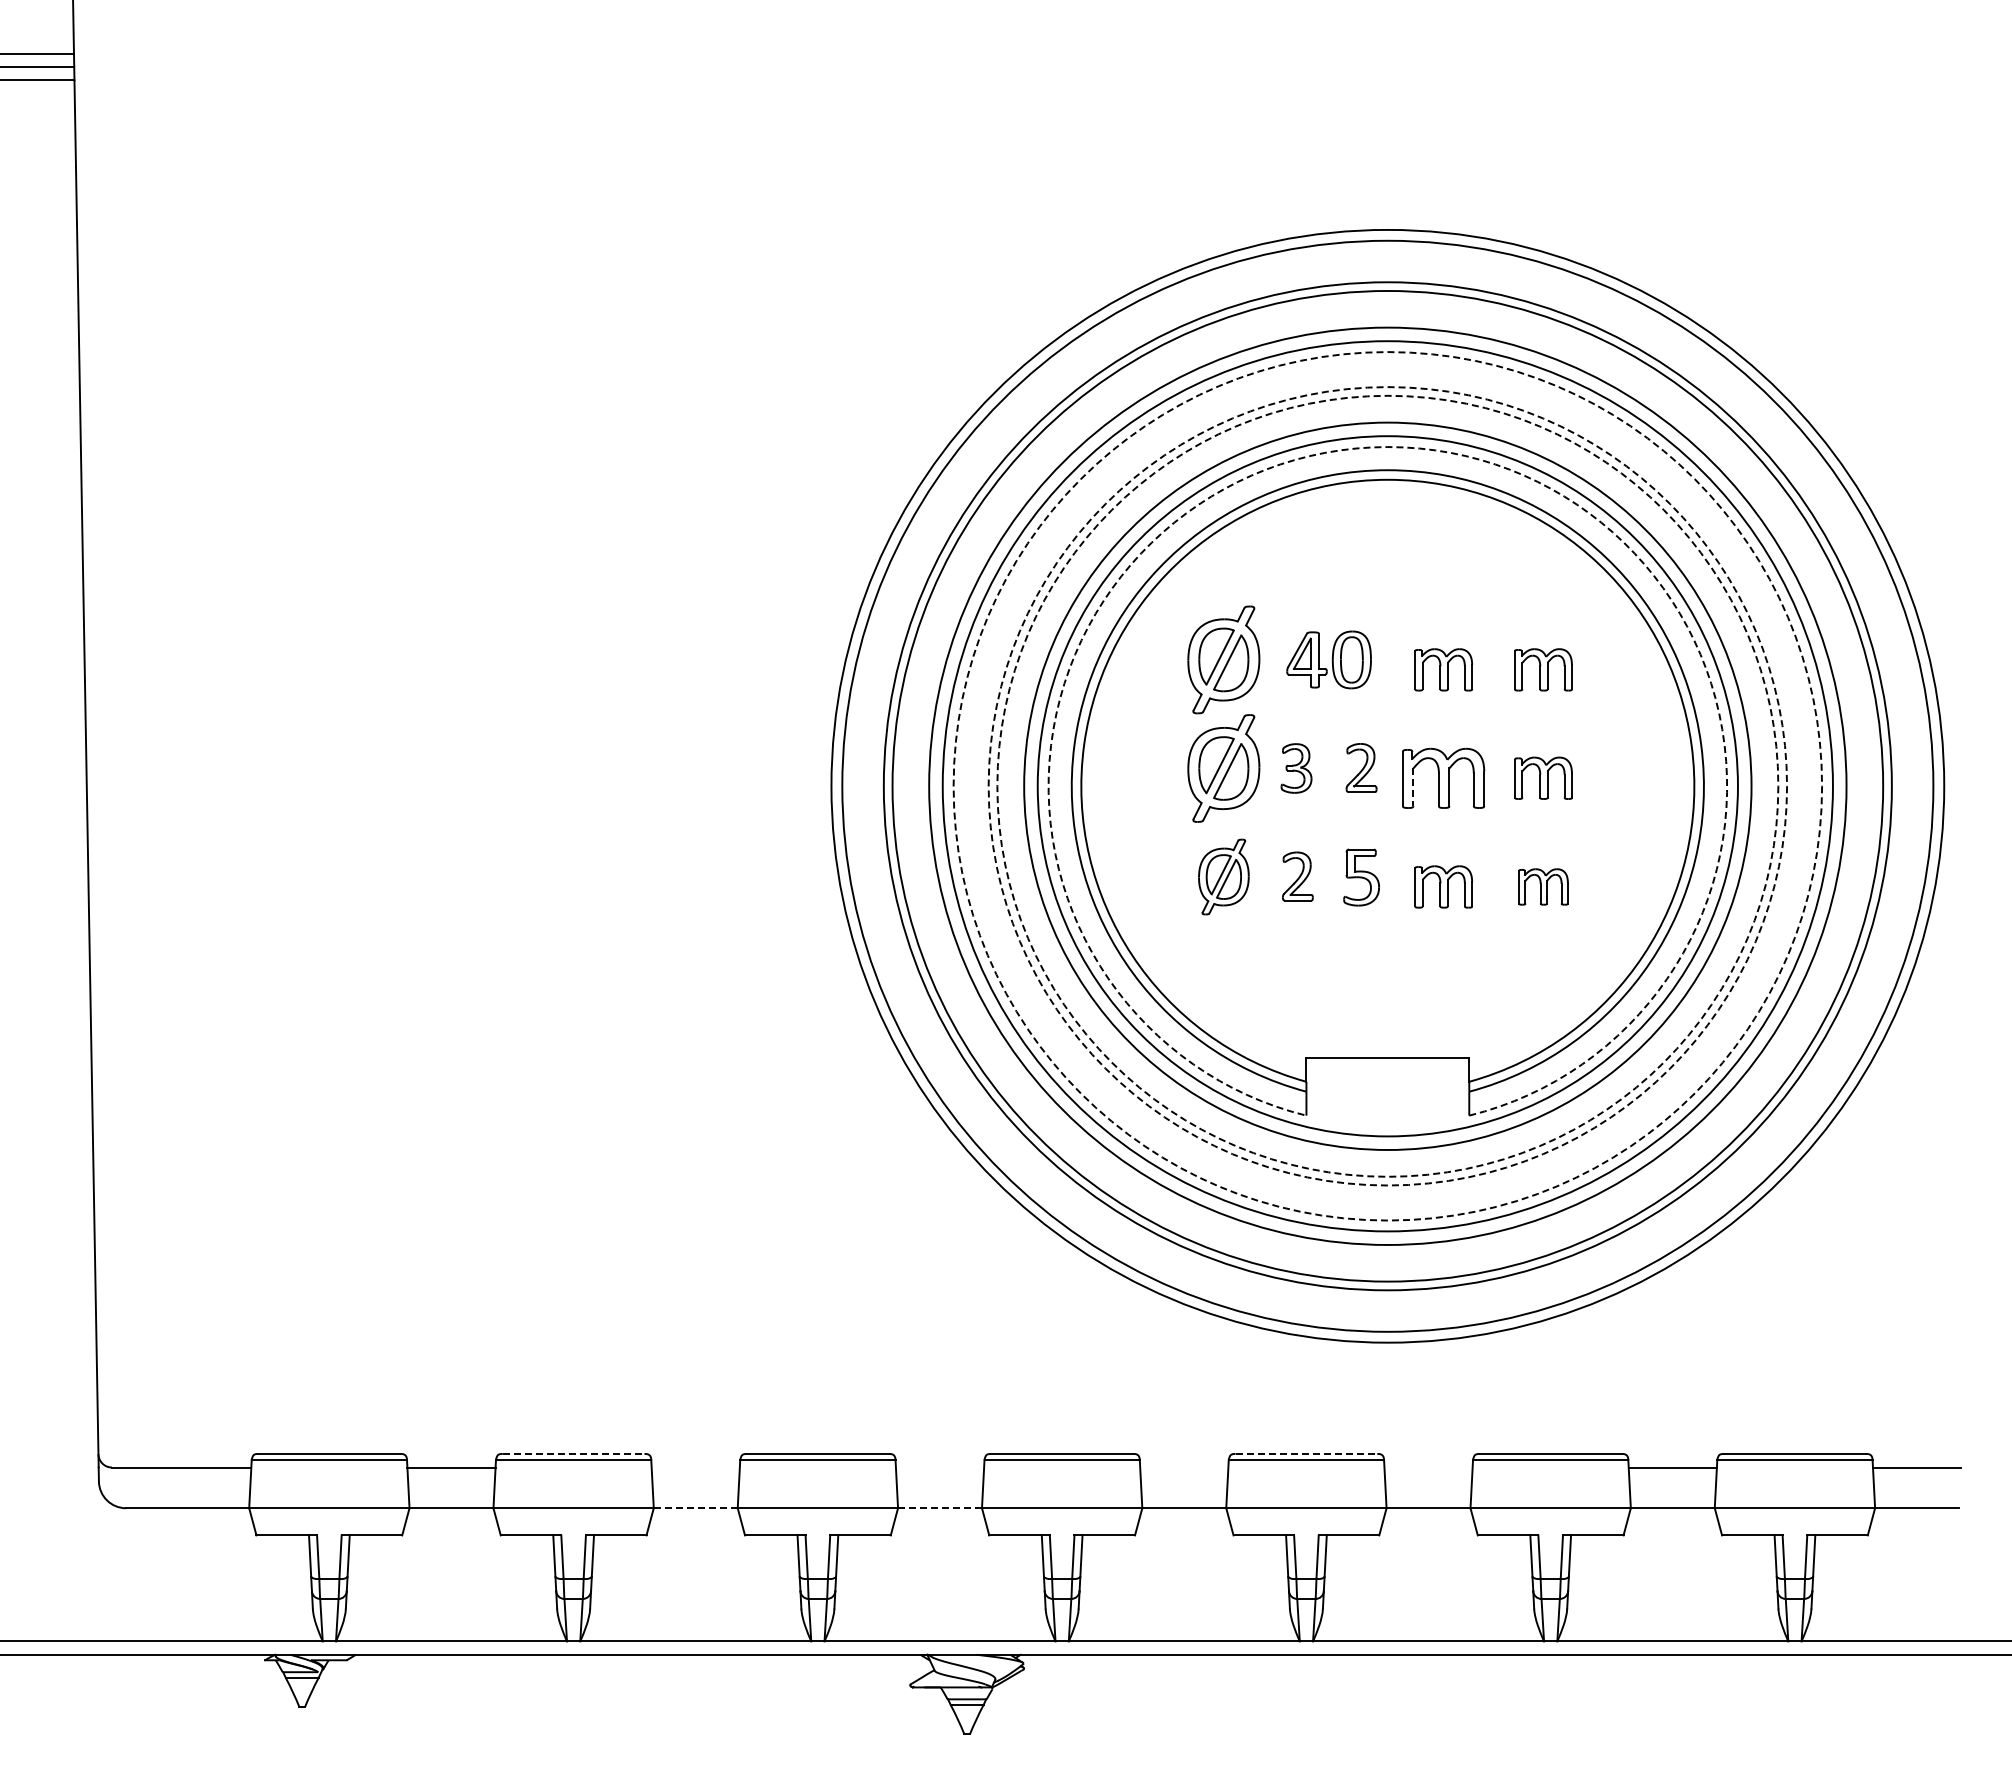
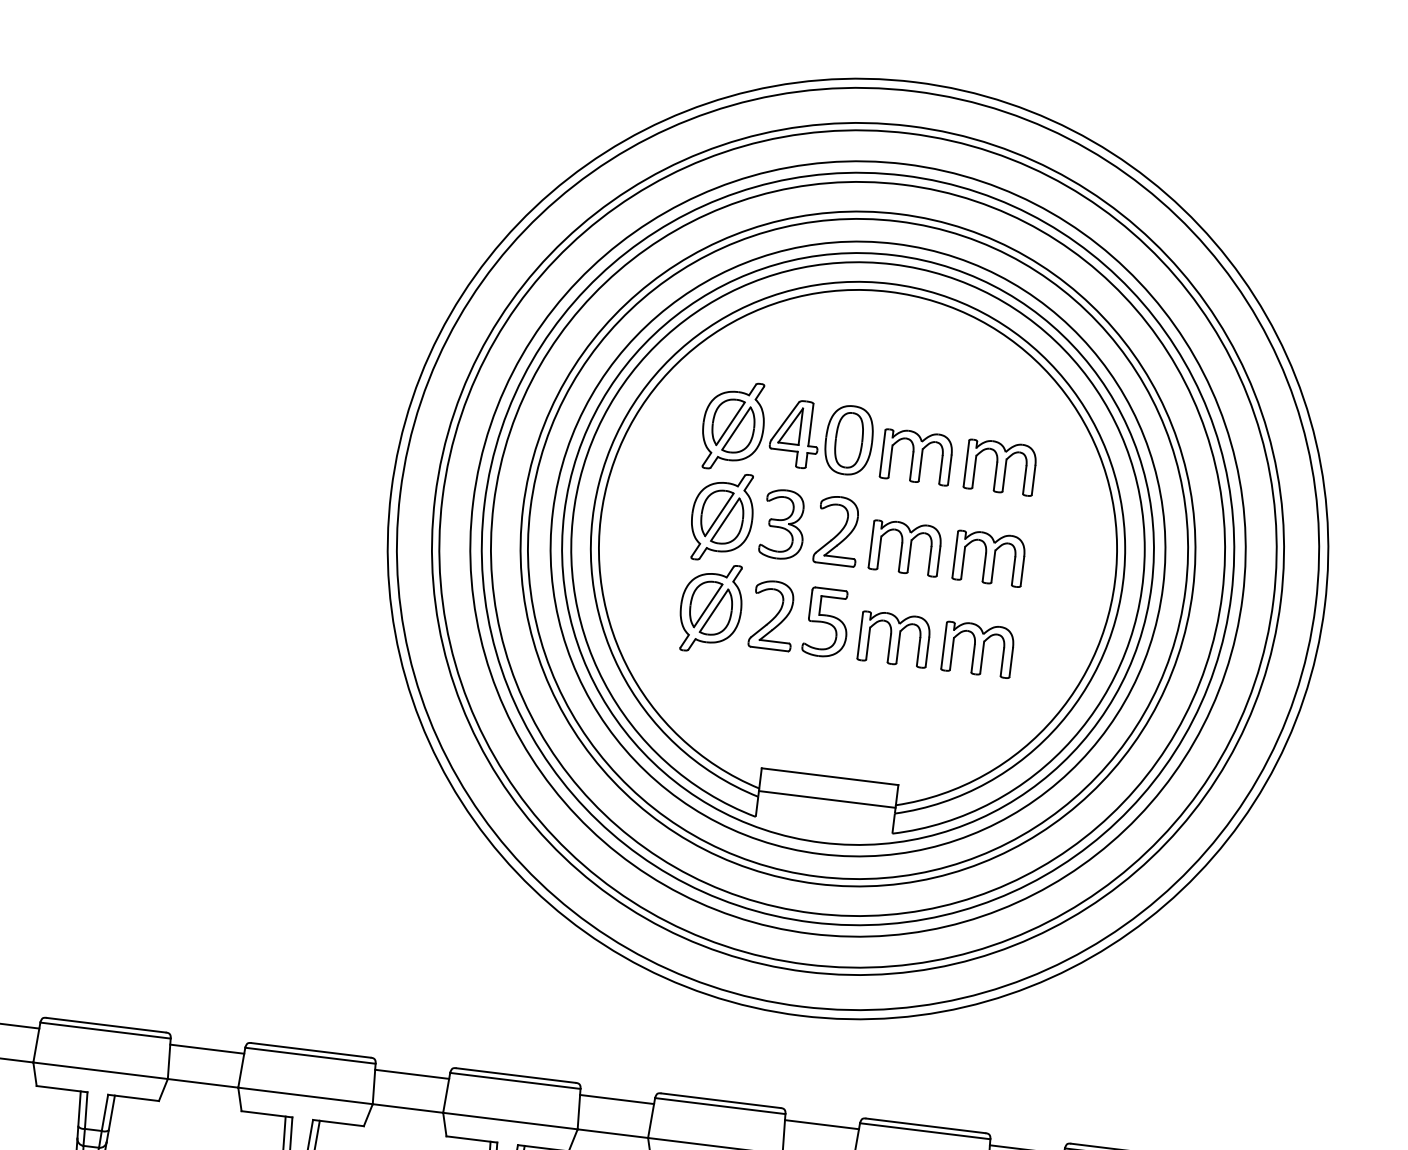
arc: (1387, 447) -> (892, 264), dashed -> solid
part: (1328, 659) -> (821, 436), size x1.43
part: (1443, 669) -> (916, 456), size x1.43
part: (1543, 669) -> (1000, 467), size x1.43
part: (1361, 767) -> (837, 530), size x1.67
part: (1296, 768) -> (783, 524), size x1.67
part: (1543, 777) -> (989, 557), size x1.43
circle: (1387, 785) -> (857, 548), dashed -> solid
circle: (1387, 786) -> (857, 549), dashed -> solid
circle: (1387, 786) -> (857, 549), dashed -> solid
line: (1413, 787) -> (879, 552), dashed -> solid
part: (1223, 876) -> (710, 607), size x1.43
part: (1297, 876) -> (772, 615), size x1.67
part: (1361, 877) -> (826, 622), size x1.43
part: (1443, 886) -> (894, 638), size x1.43
part: (1543, 886) -> (978, 649), size x1.67
line: (1387, 1084) -> (827, 799), added
line: (573, 1453) -> (106, 1024), dashed -> solid
line: (1306, 1453) -> (721, 1100), dashed -> solid
line: (695, 1467) -> (207, 1049), added
line: (939, 1467) -> (411, 1074), added
line: (1184, 1467) -> (617, 1099), added
line: (1428, 1467) -> (821, 1124), added
line: (695, 1508) -> (202, 1083), dashed -> solid
line: (940, 1508) -> (408, 1108), dashed -> solid

